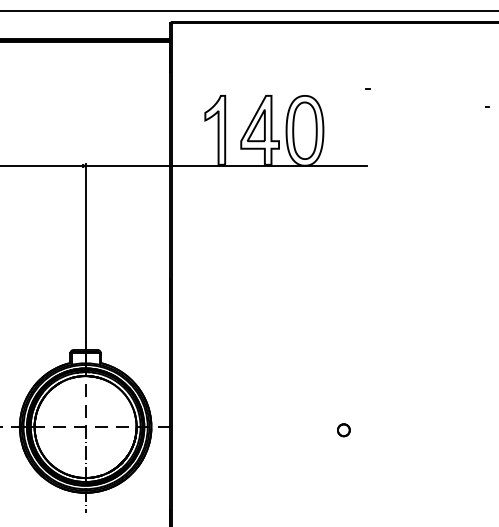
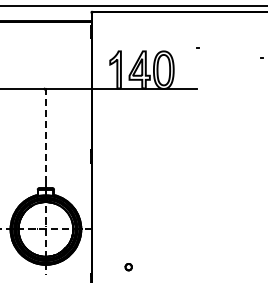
line: (84, 252) -> (45, 135), solid -> dashed
part: (343, 430) -> (128, 267), moved

